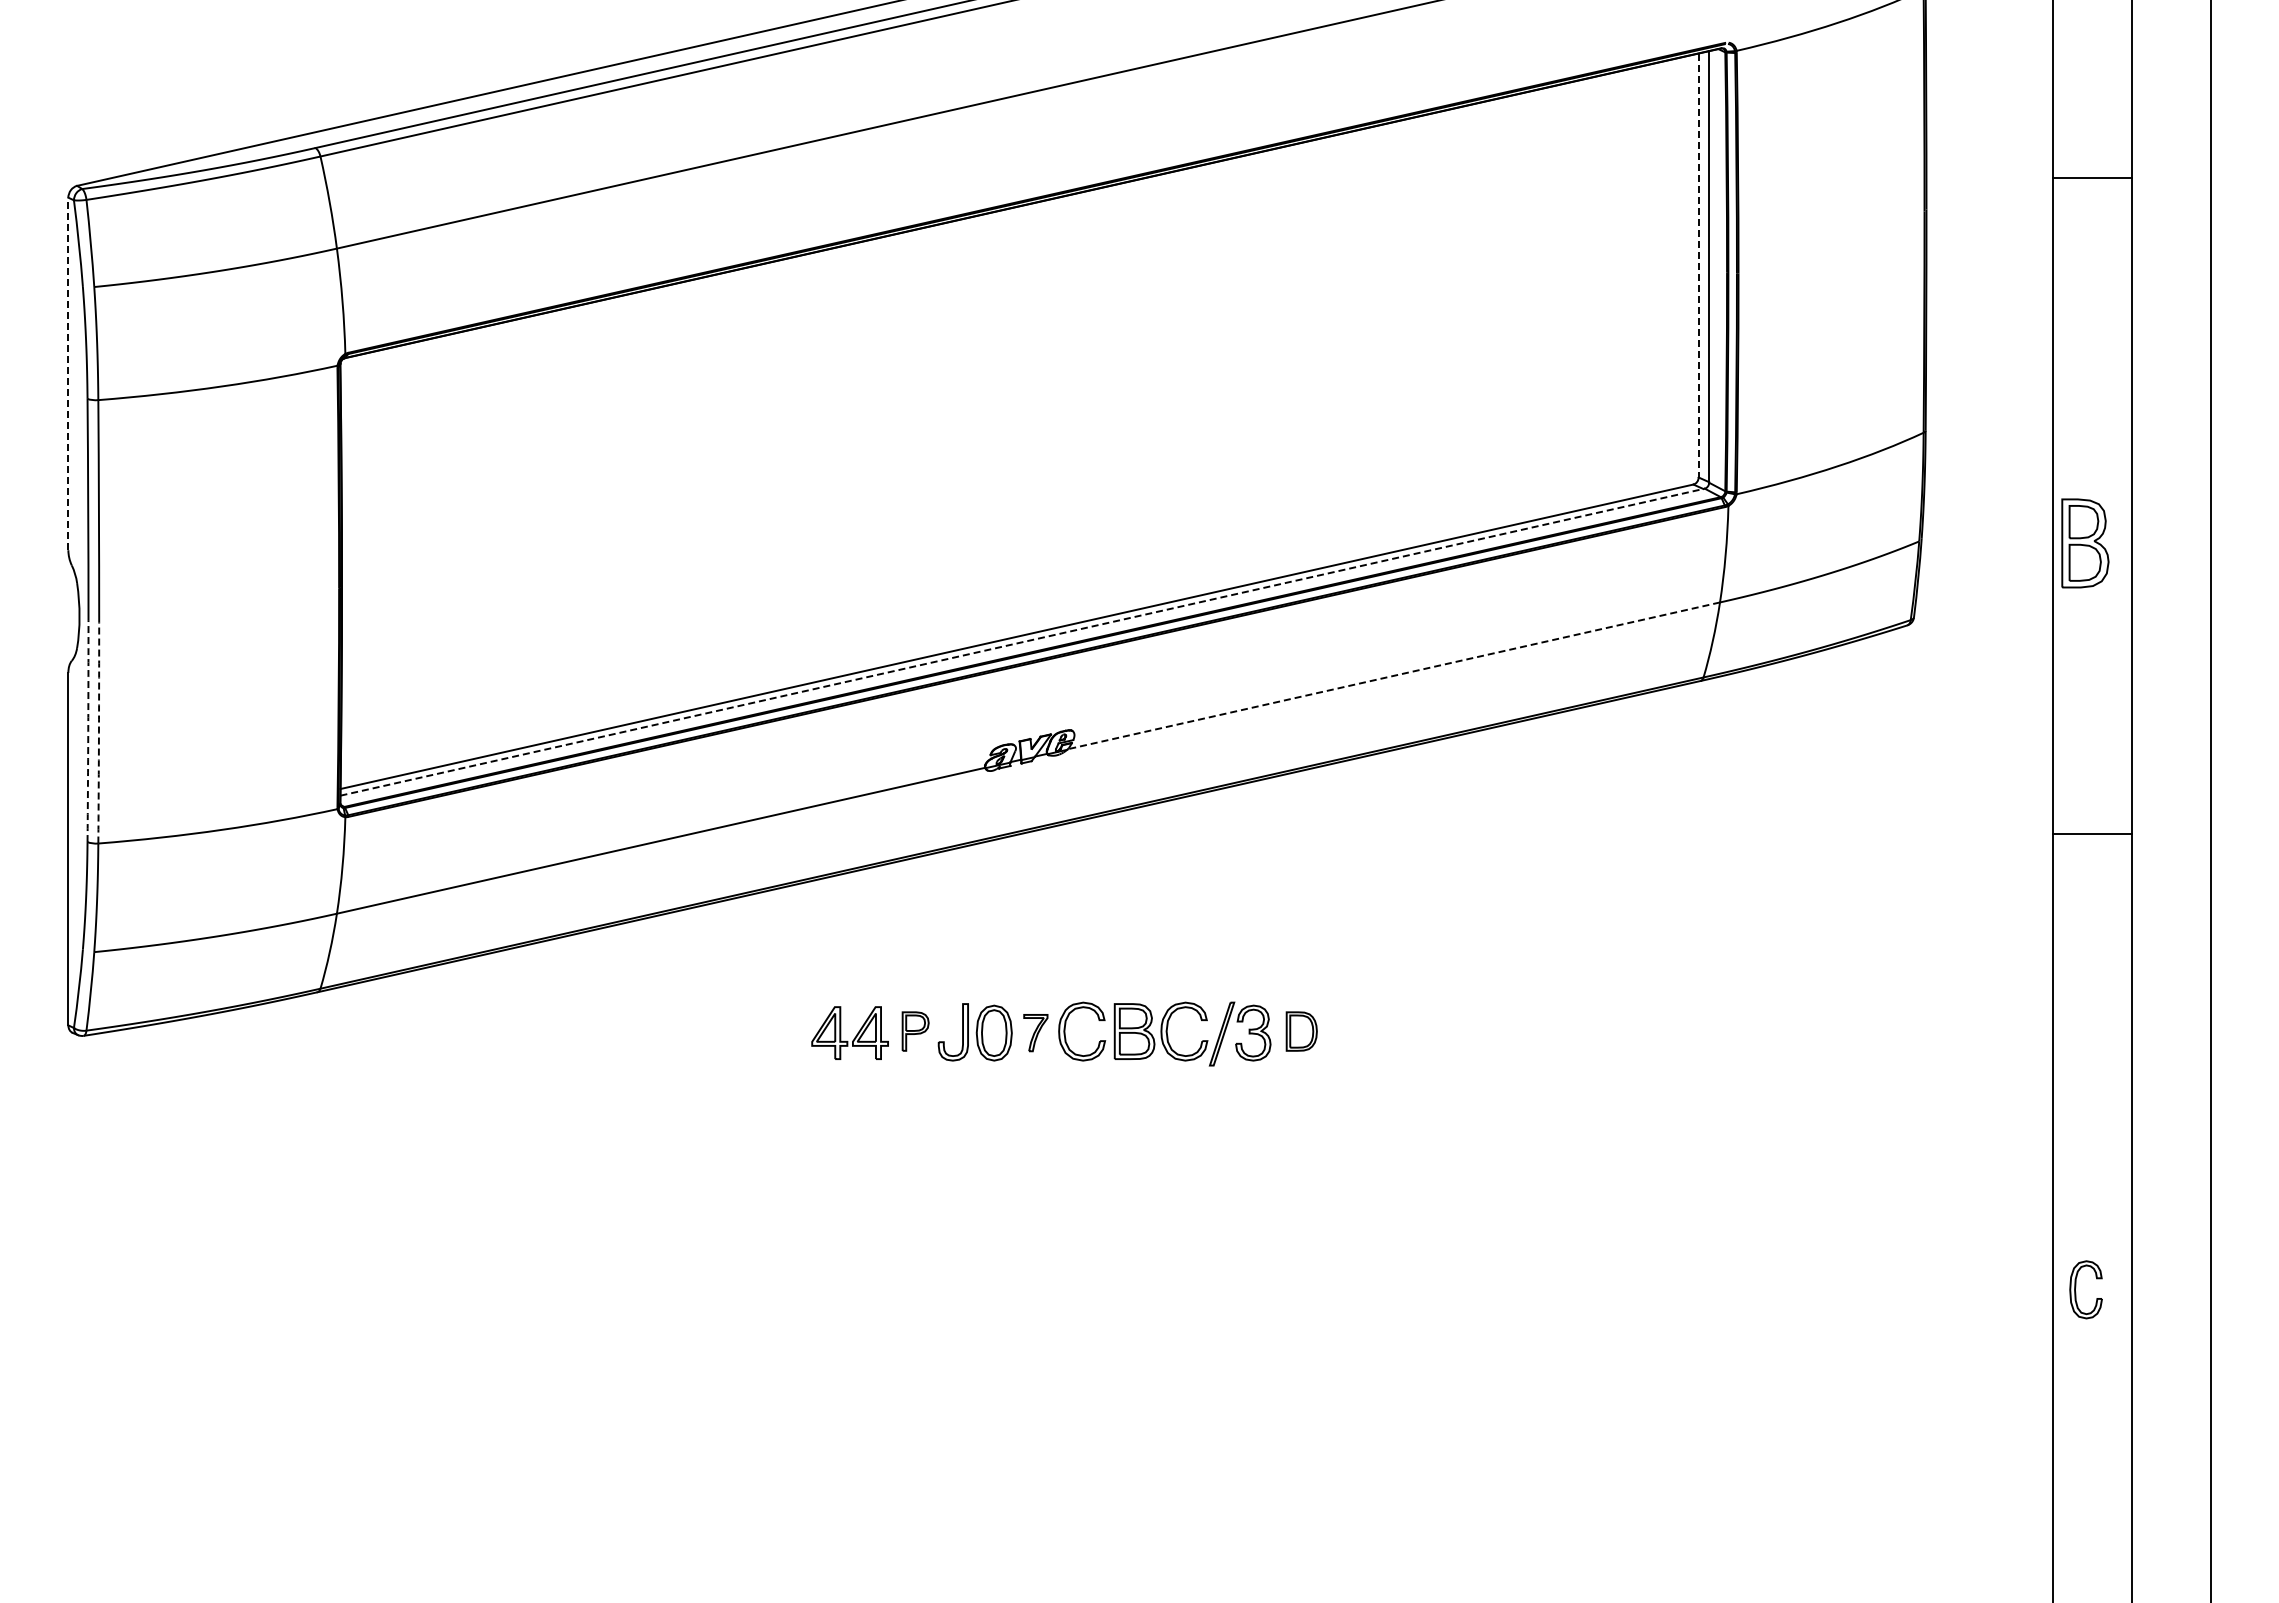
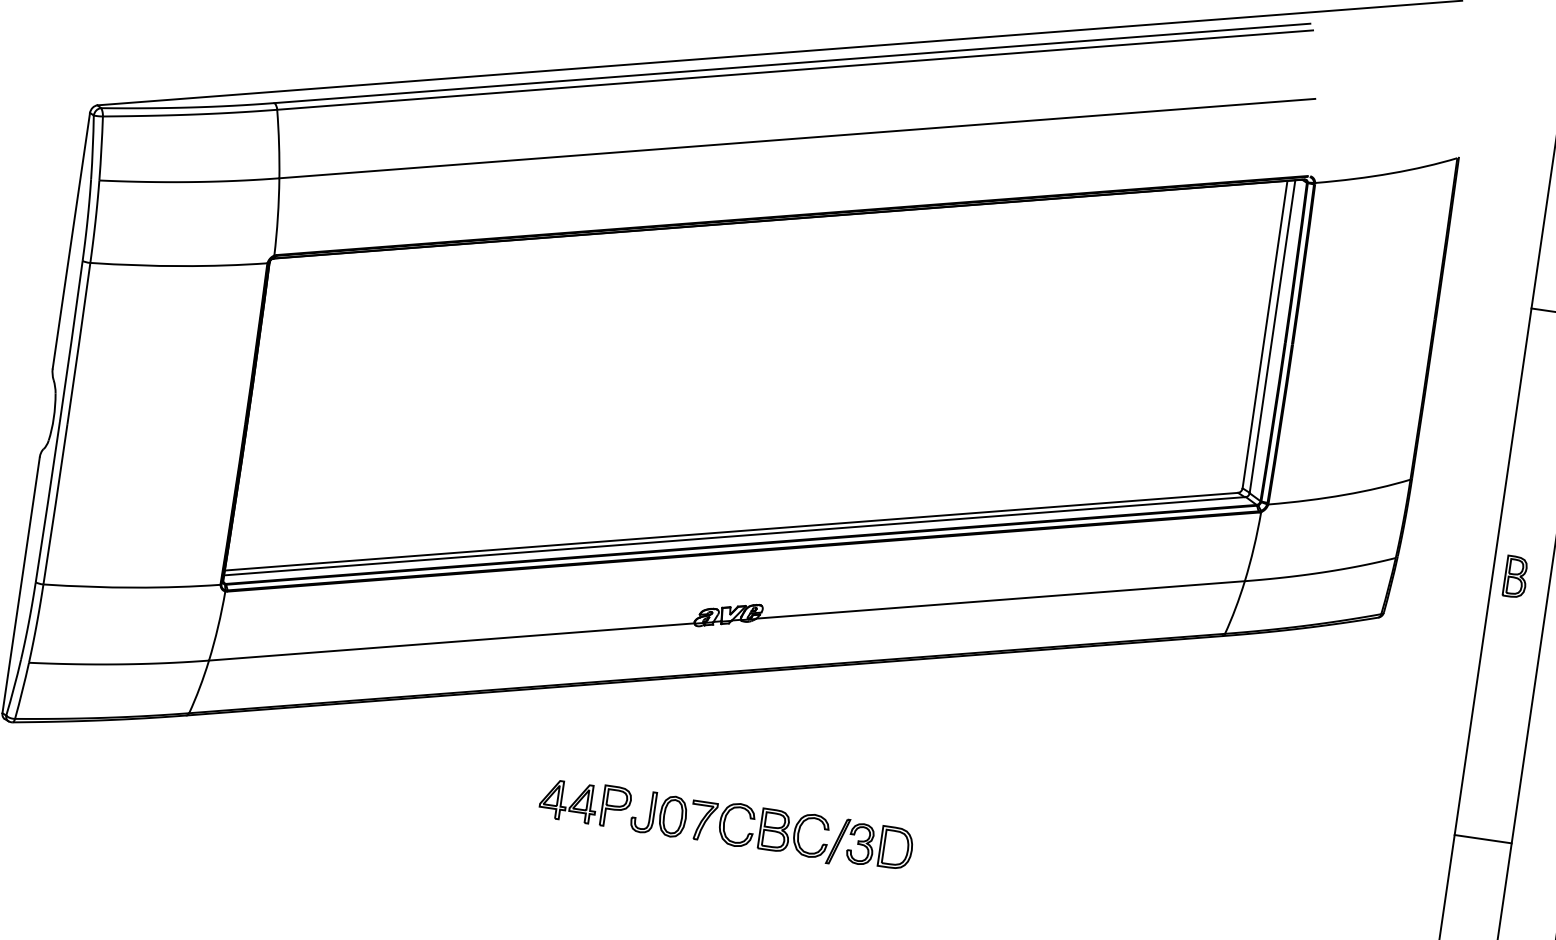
line: (1698, 265) -> (1264, 334), dashed -> solid
line: (68, 373) -> (71, 240), dashed -> solid
part: (2084, 543) -> (1515, 576), size x0.62
line: (1023, 642) -> (735, 536), dashed -> solid
line: (1393, 675) -> (1000, 599), dashed -> solid
arc: (88, 731) -> (48, 502), dashed -> solid
arc: (98, 732) -> (55, 503), dashed -> solid
line: (2092, 833) -> (1483, 838), moved
part: (915, 1031) -> (616, 807), size x1.43
part: (1301, 1031) -> (896, 848), size x1.43
part: (1035, 1032) -> (703, 820), size x1.43

